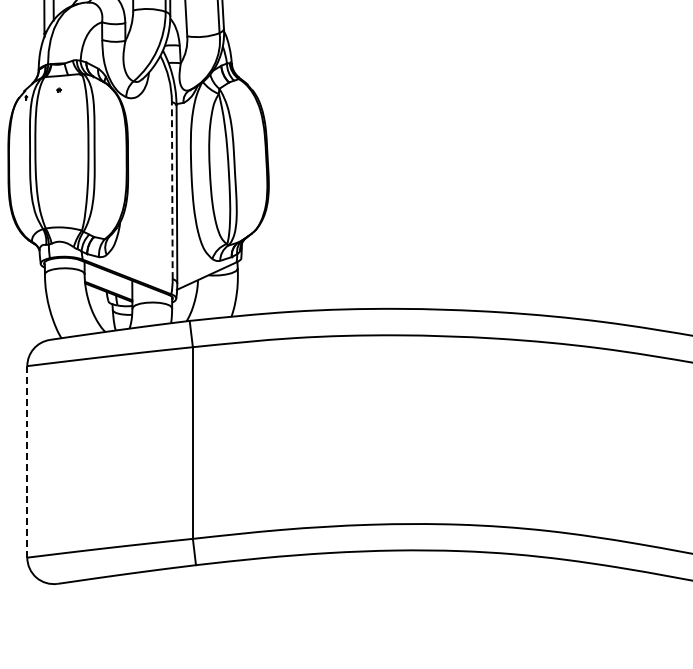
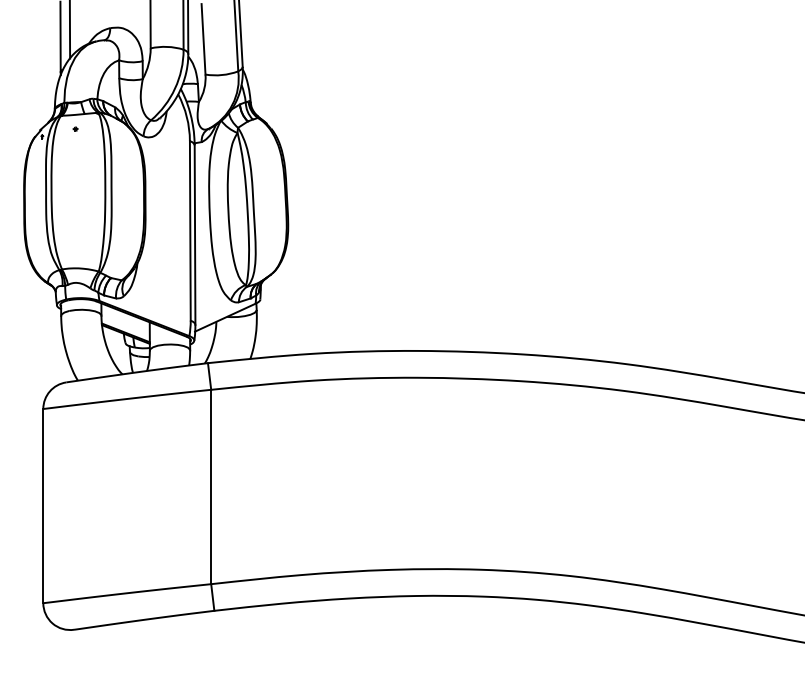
line: (172, 190) -> (190, 230), dashed -> solid
line: (27, 461) -> (43, 505), dashed -> solid

